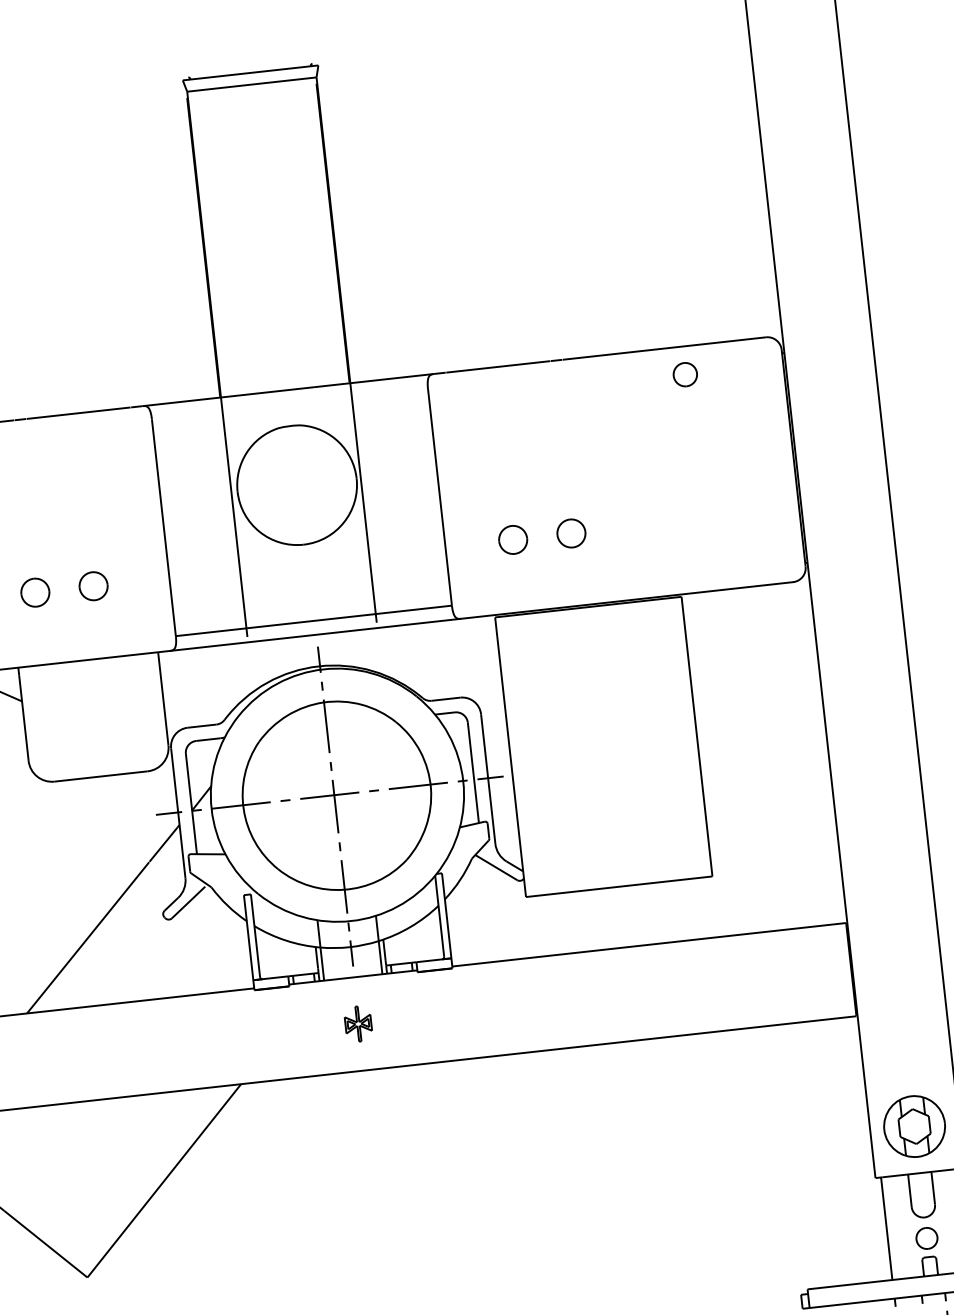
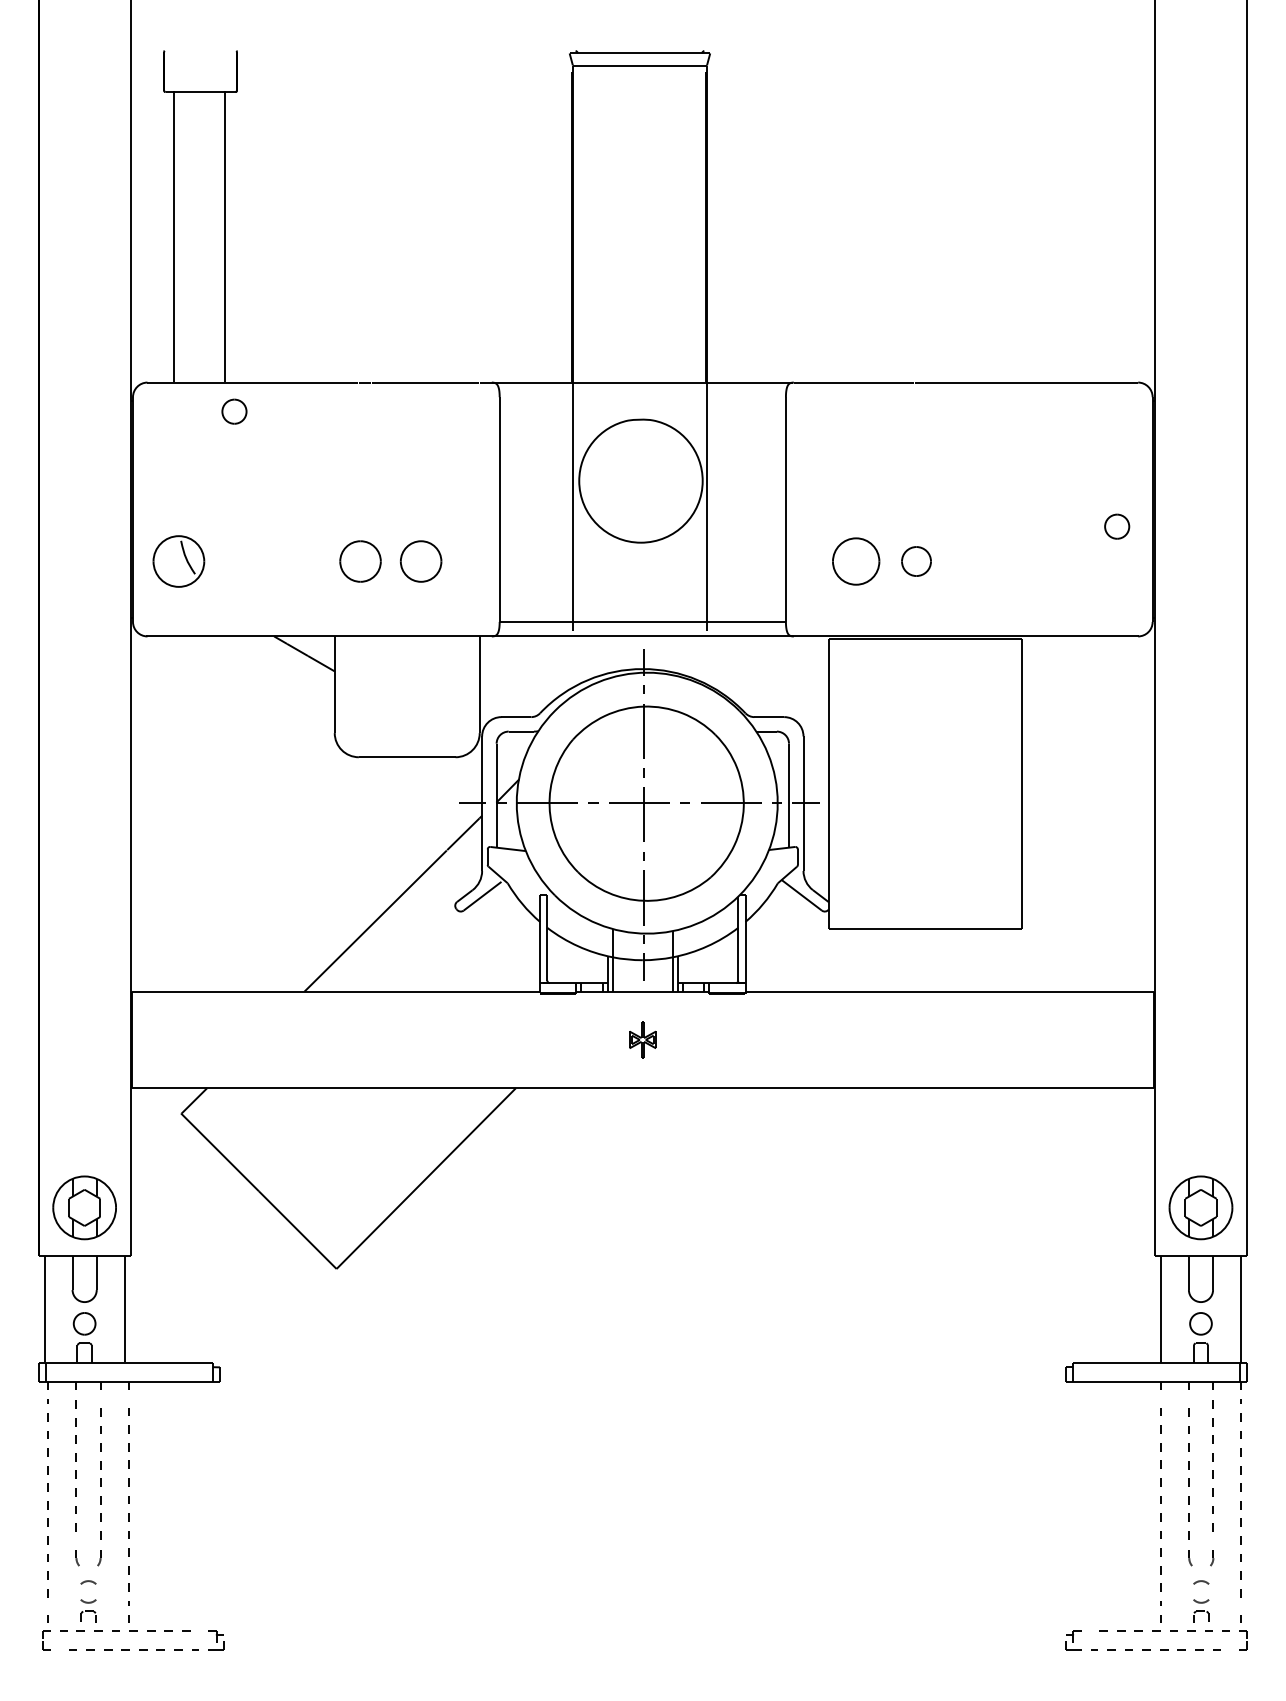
part: (685, 374) -> (1117, 526), moved
part: (512, 539) -> (855, 561), size x1.6
part: (93, 586) -> (420, 561), size x1.4
part: (35, 592) -> (360, 561), size x1.4

